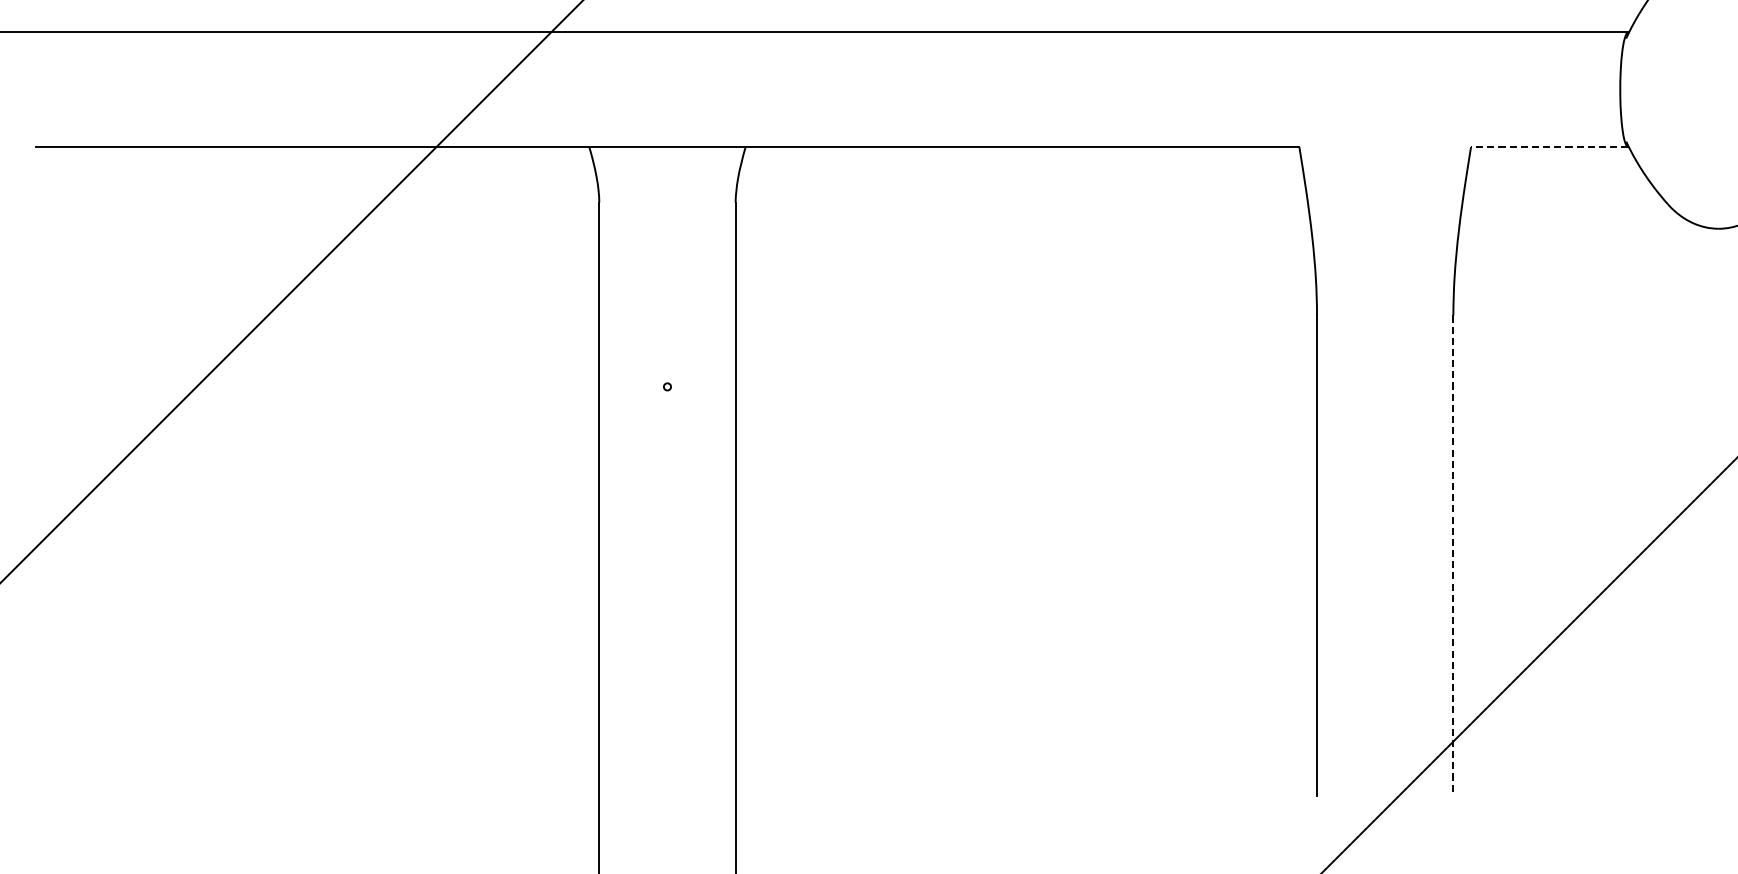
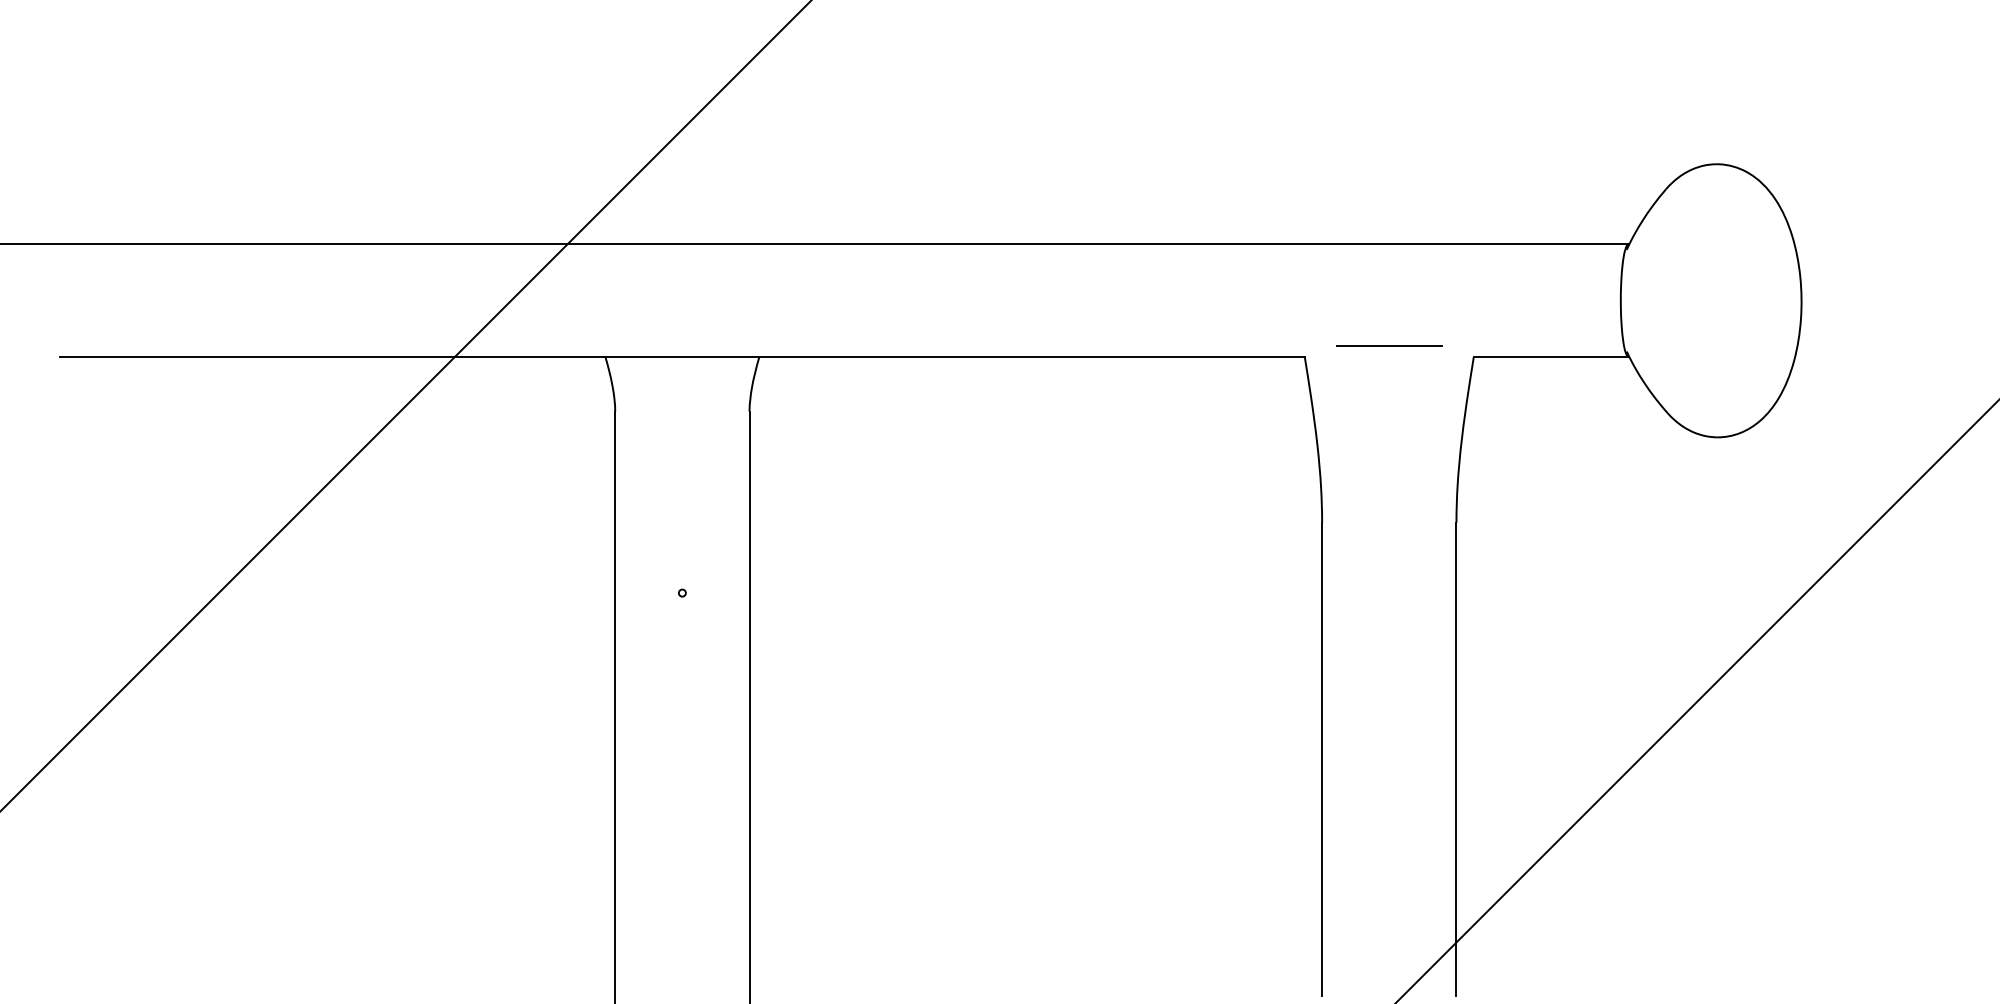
line: (1385, 135) -> (1389, 345), added
line: (1548, 147) -> (1550, 357), dashed -> solid
line: (1453, 555) -> (1456, 759), dashed -> solid

